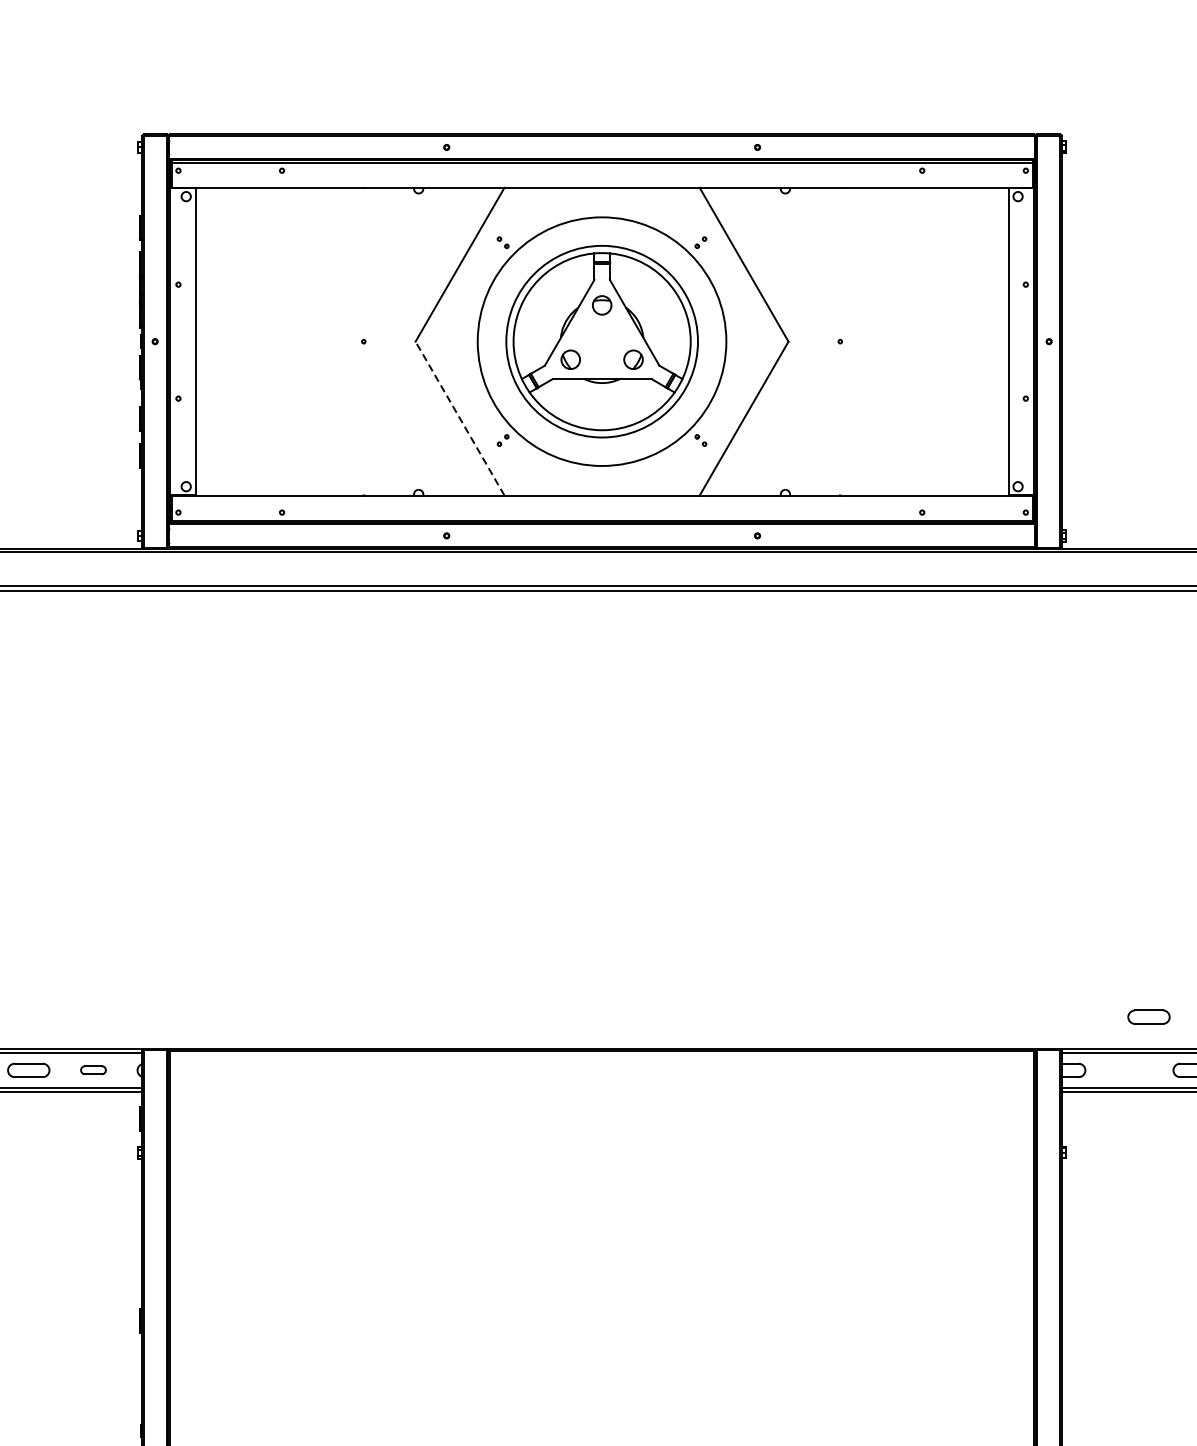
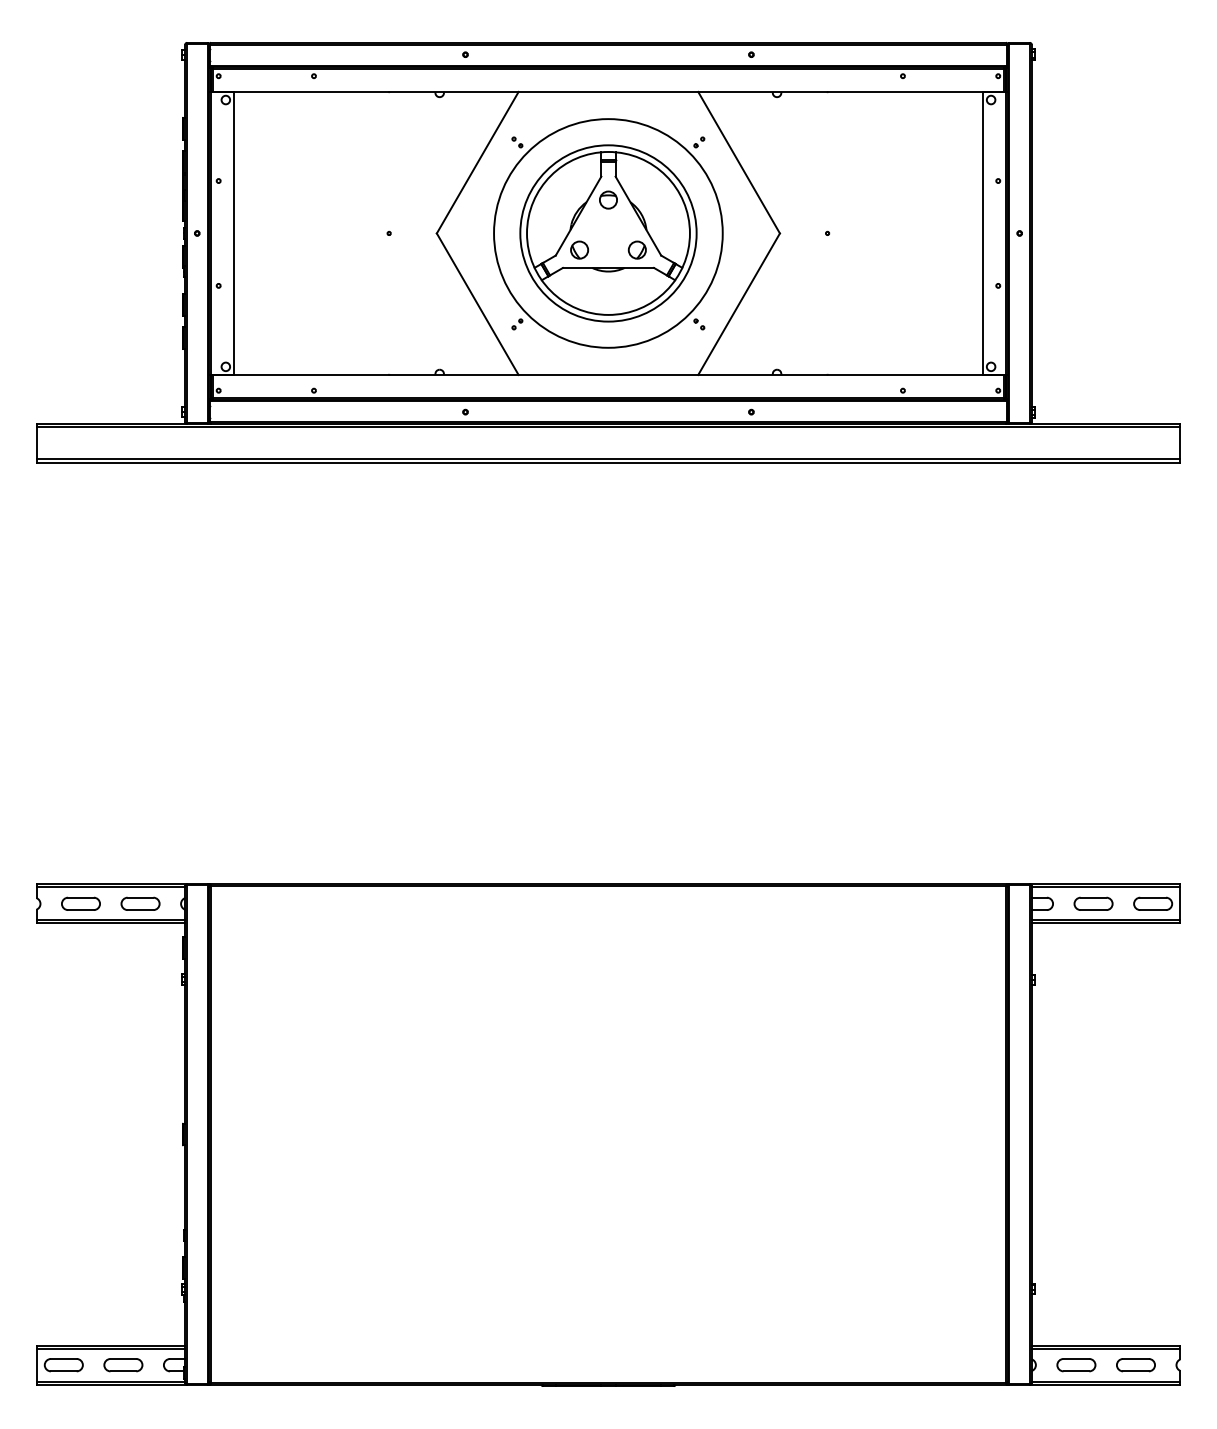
line: (459, 418) -> (477, 304), dashed -> solid
part: (1148, 1016) -> (1093, 903), moved
part: (93, 1070) -> (140, 903), size x1.67

